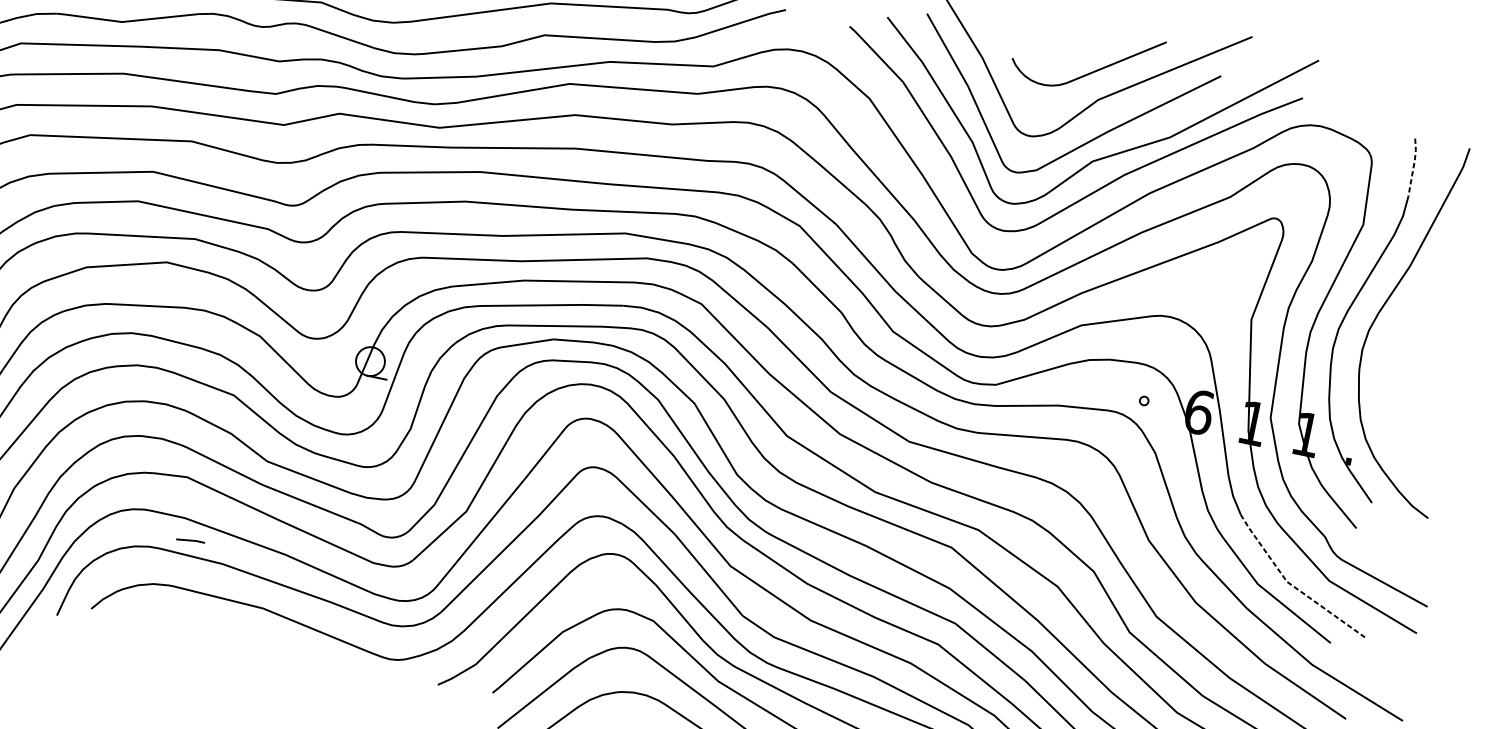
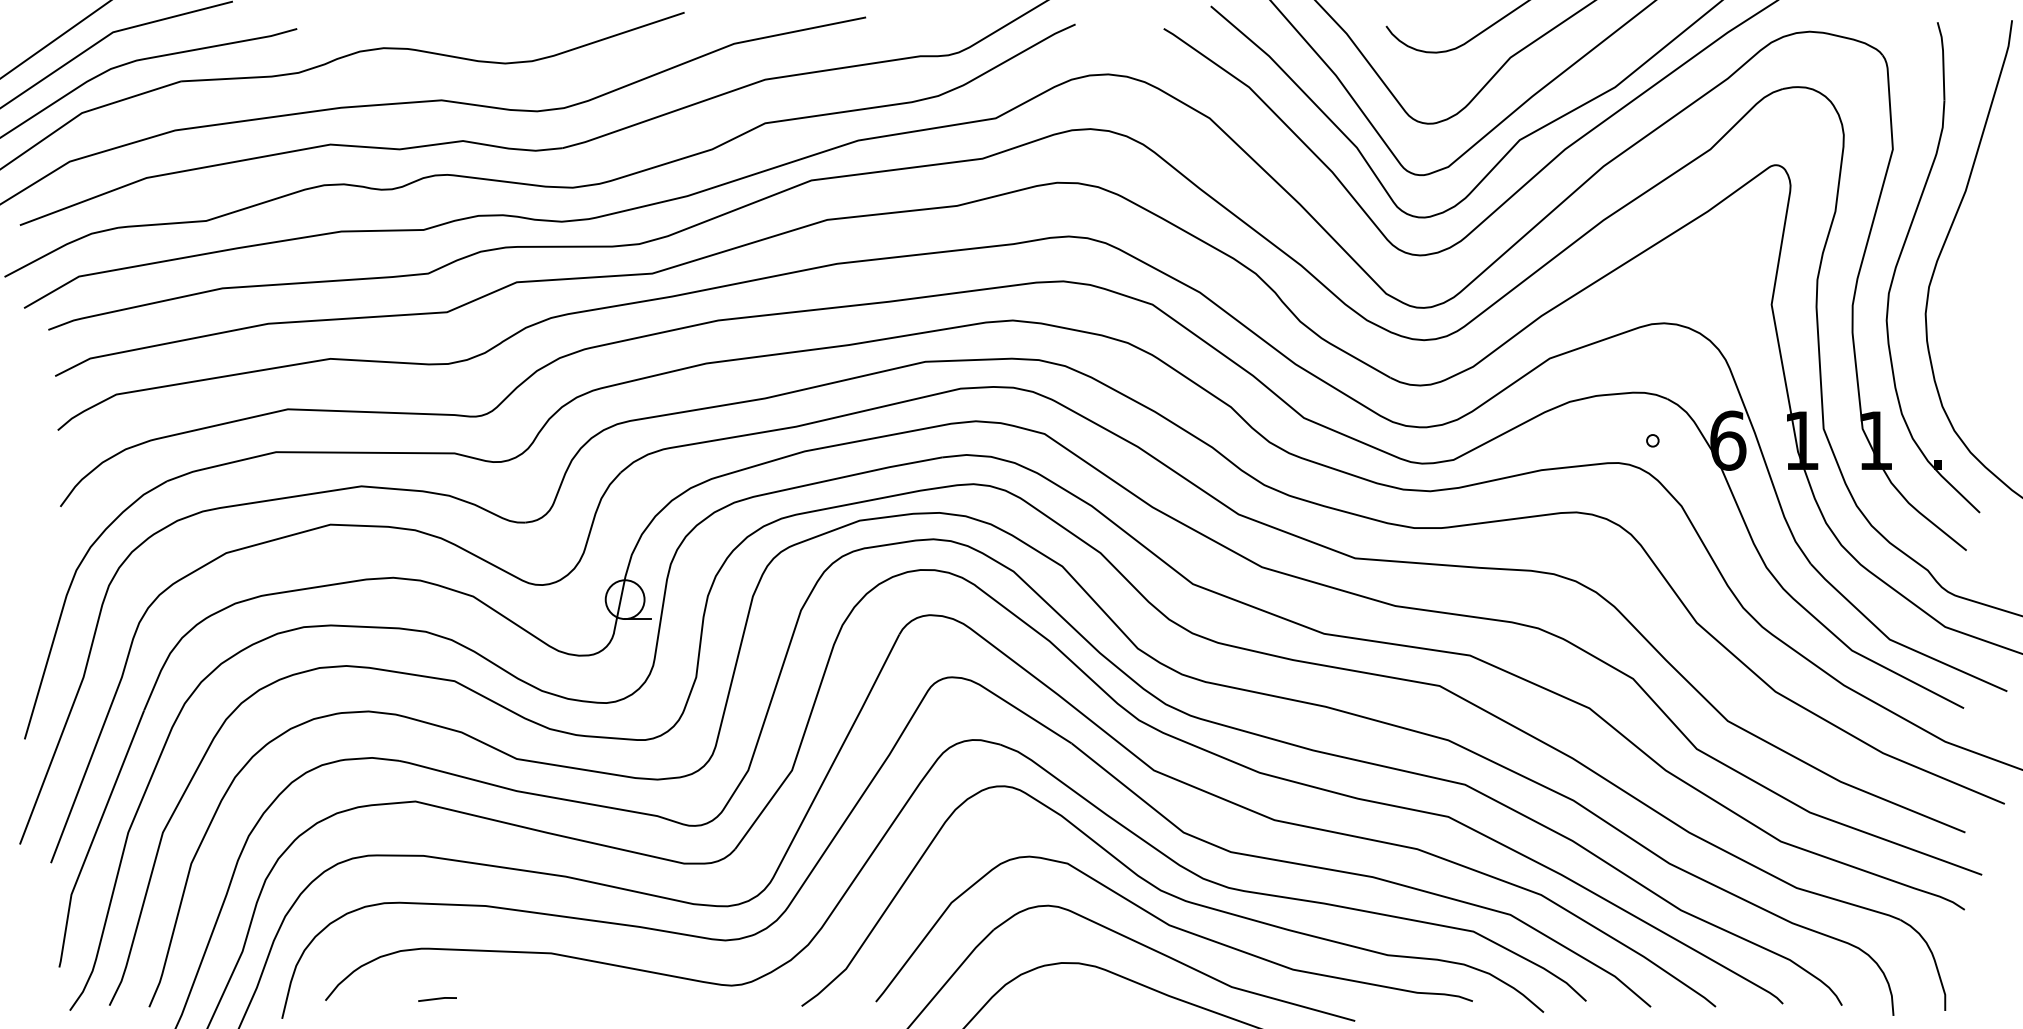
line: (1413, 166) -> (1943, 59), dashed -> solid
line: (190, 541) -> (437, 999), moved
line: (1292, 585) -> (1898, 643), dashed -> solid

